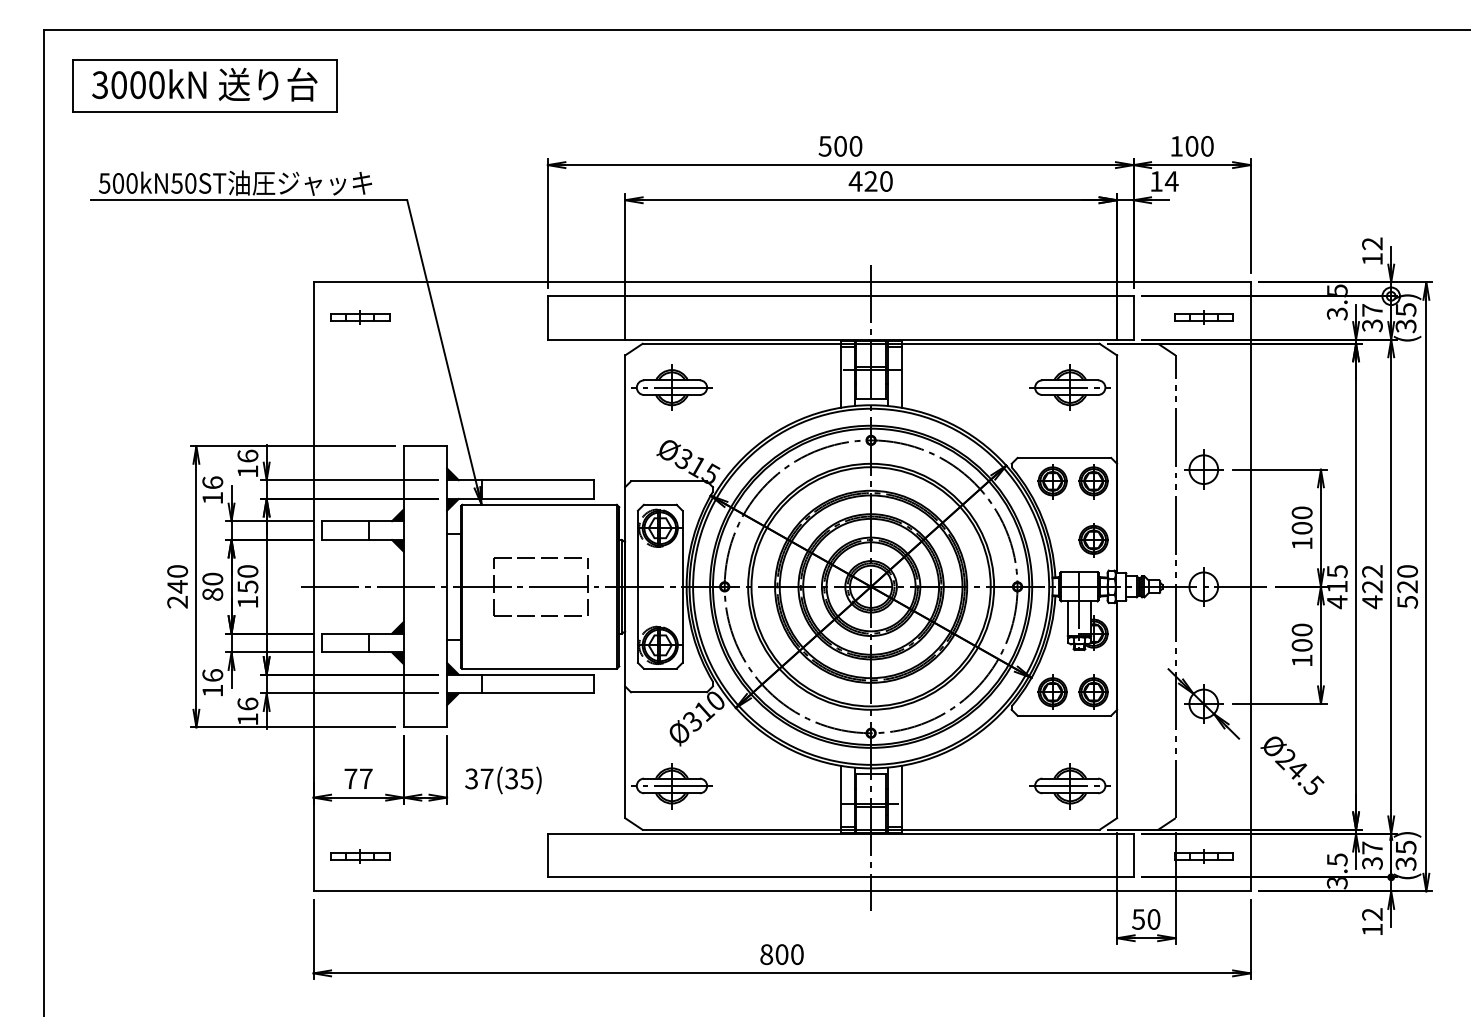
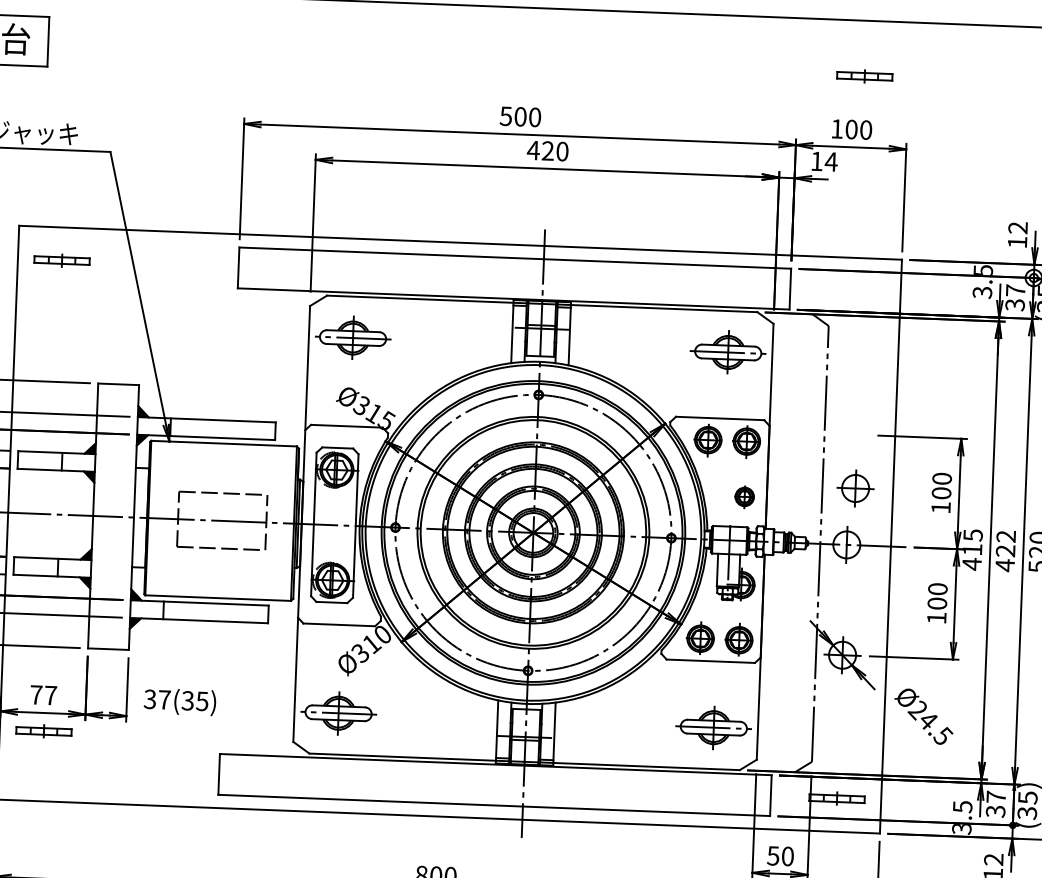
part: (1203, 317) -> (864, 76), moved
part: (1203, 469) -> (855, 488), moved
part: (1093, 540) -> (744, 497), size x0.7
part: (360, 856) -> (44, 731), moved

